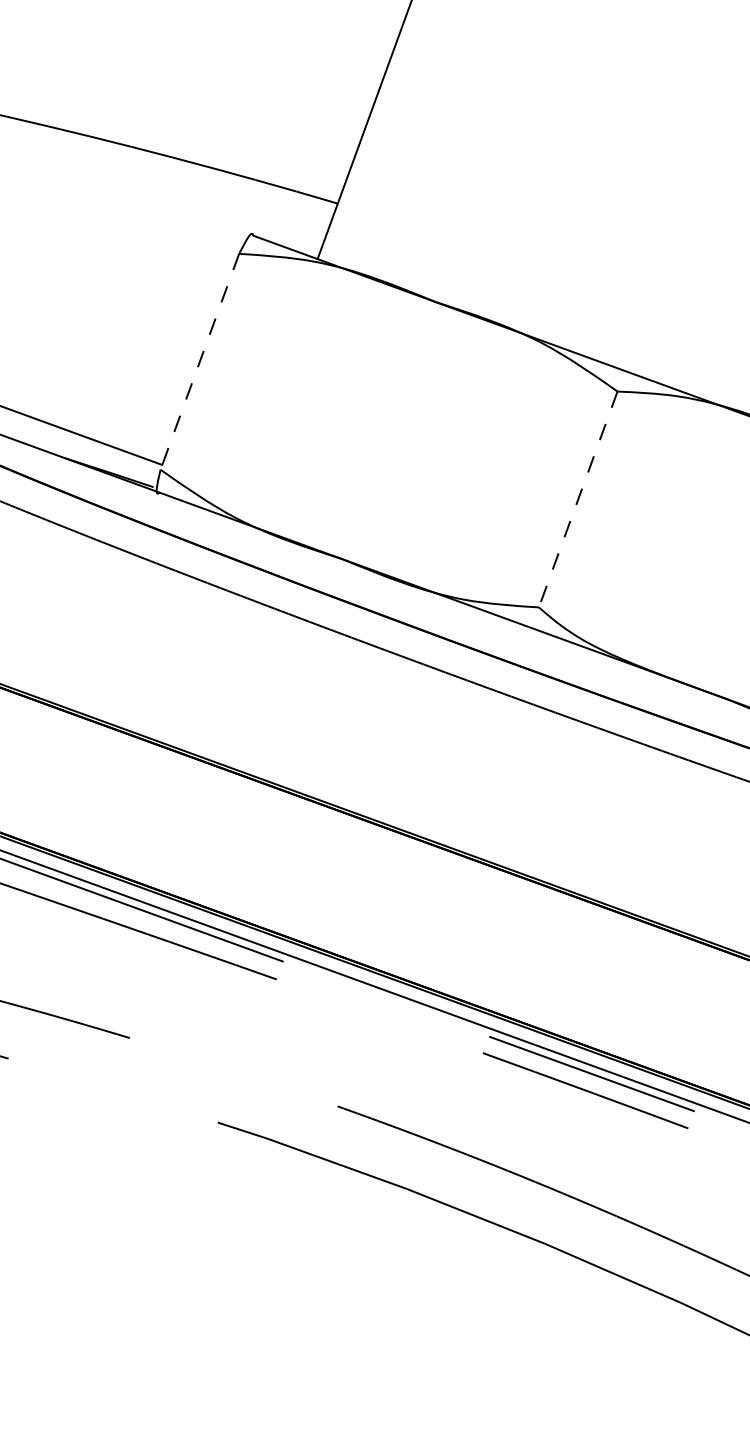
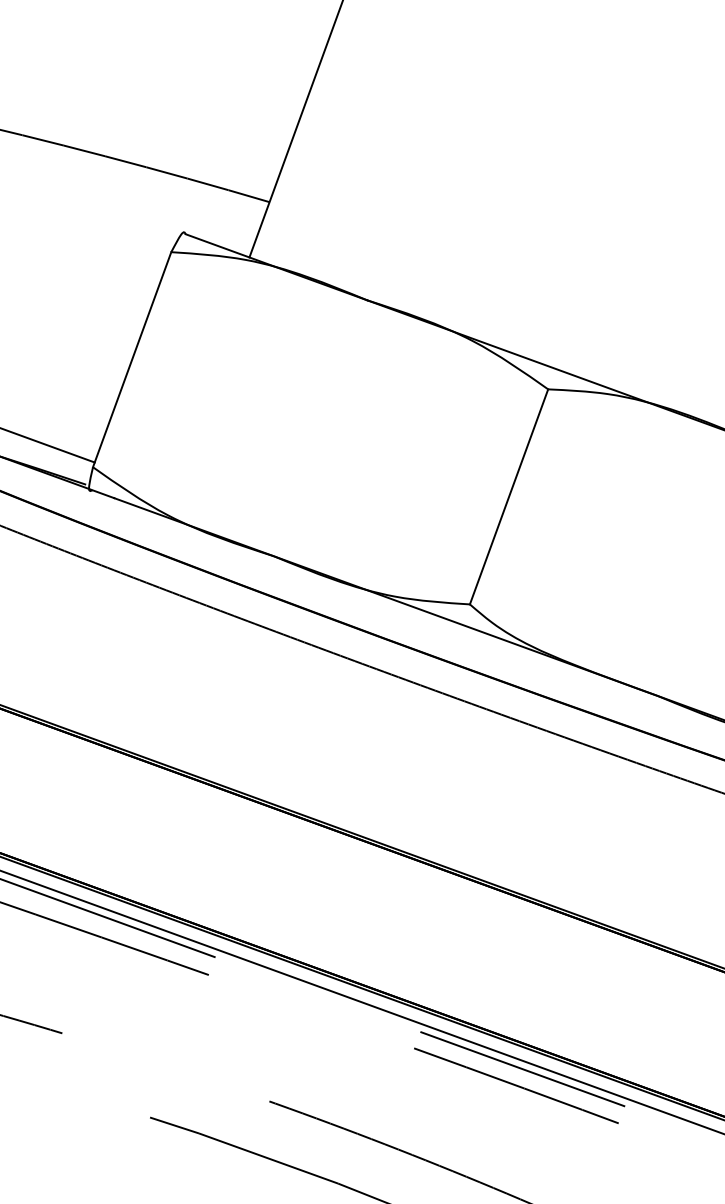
line: (199, 361) -> (131, 359), dashed -> solid
line: (578, 499) -> (509, 496), dashed -> solid

